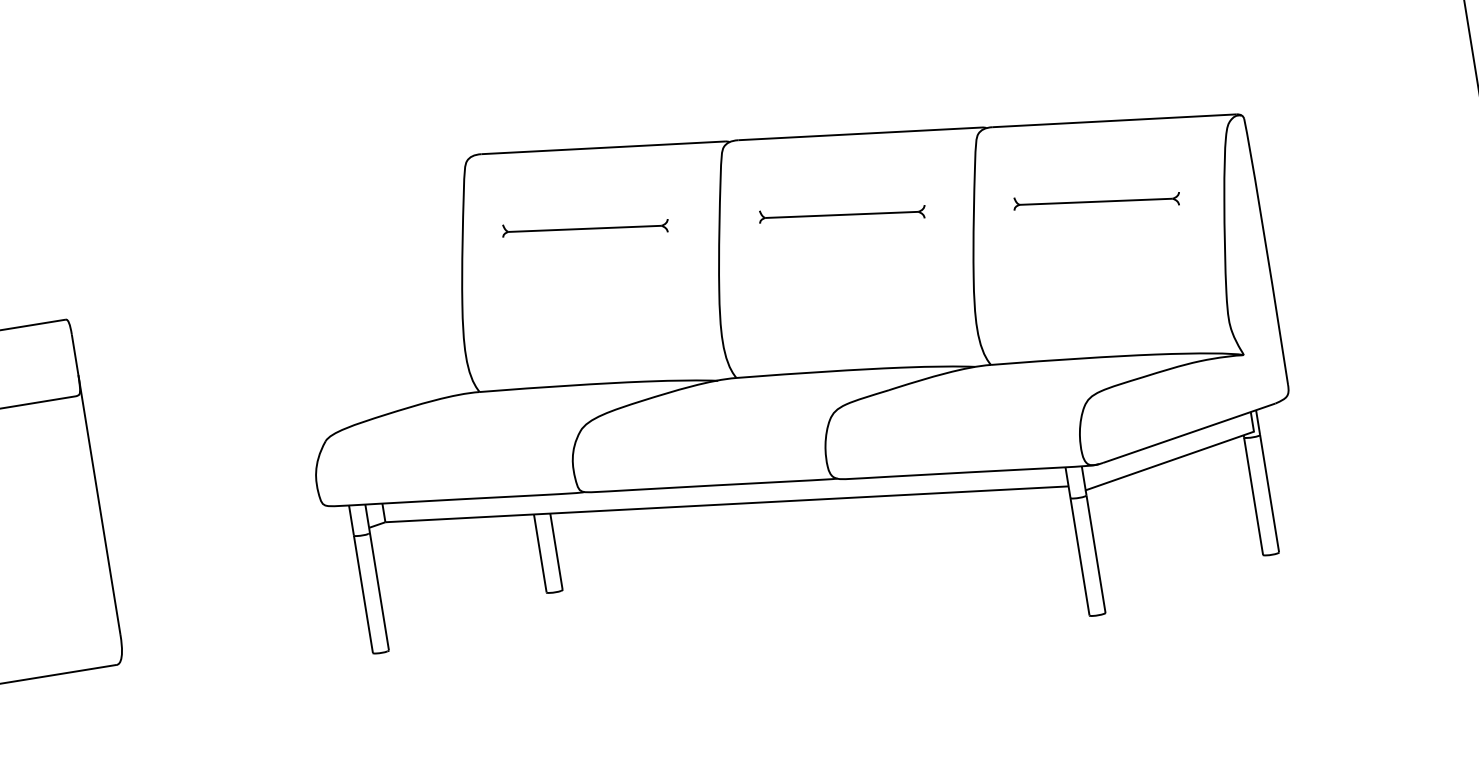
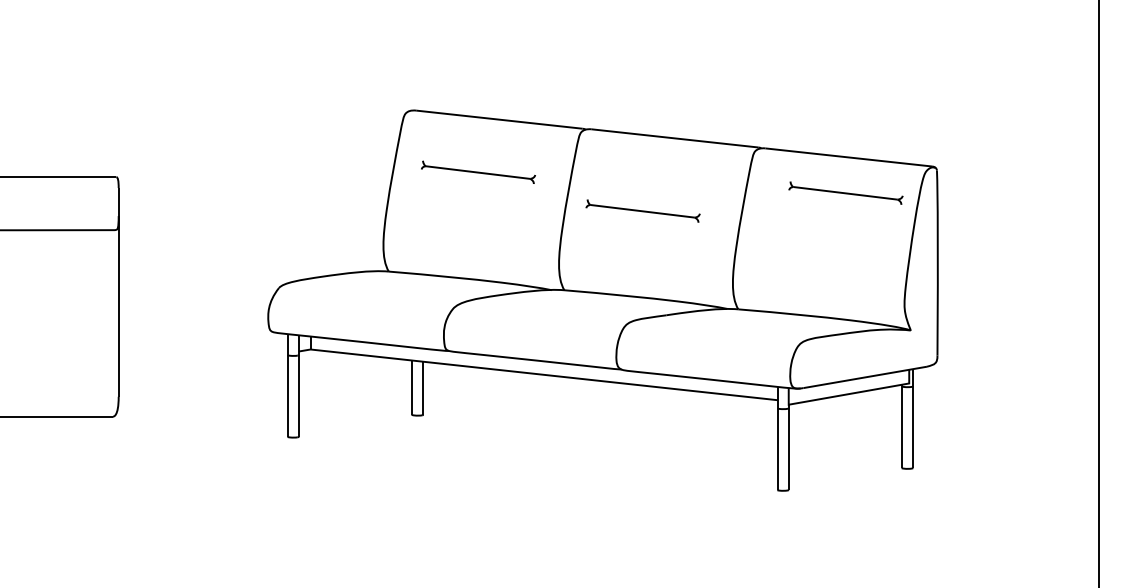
part: (1095, 200) -> (845, 192), moved
part: (841, 213) -> (642, 210), moved

